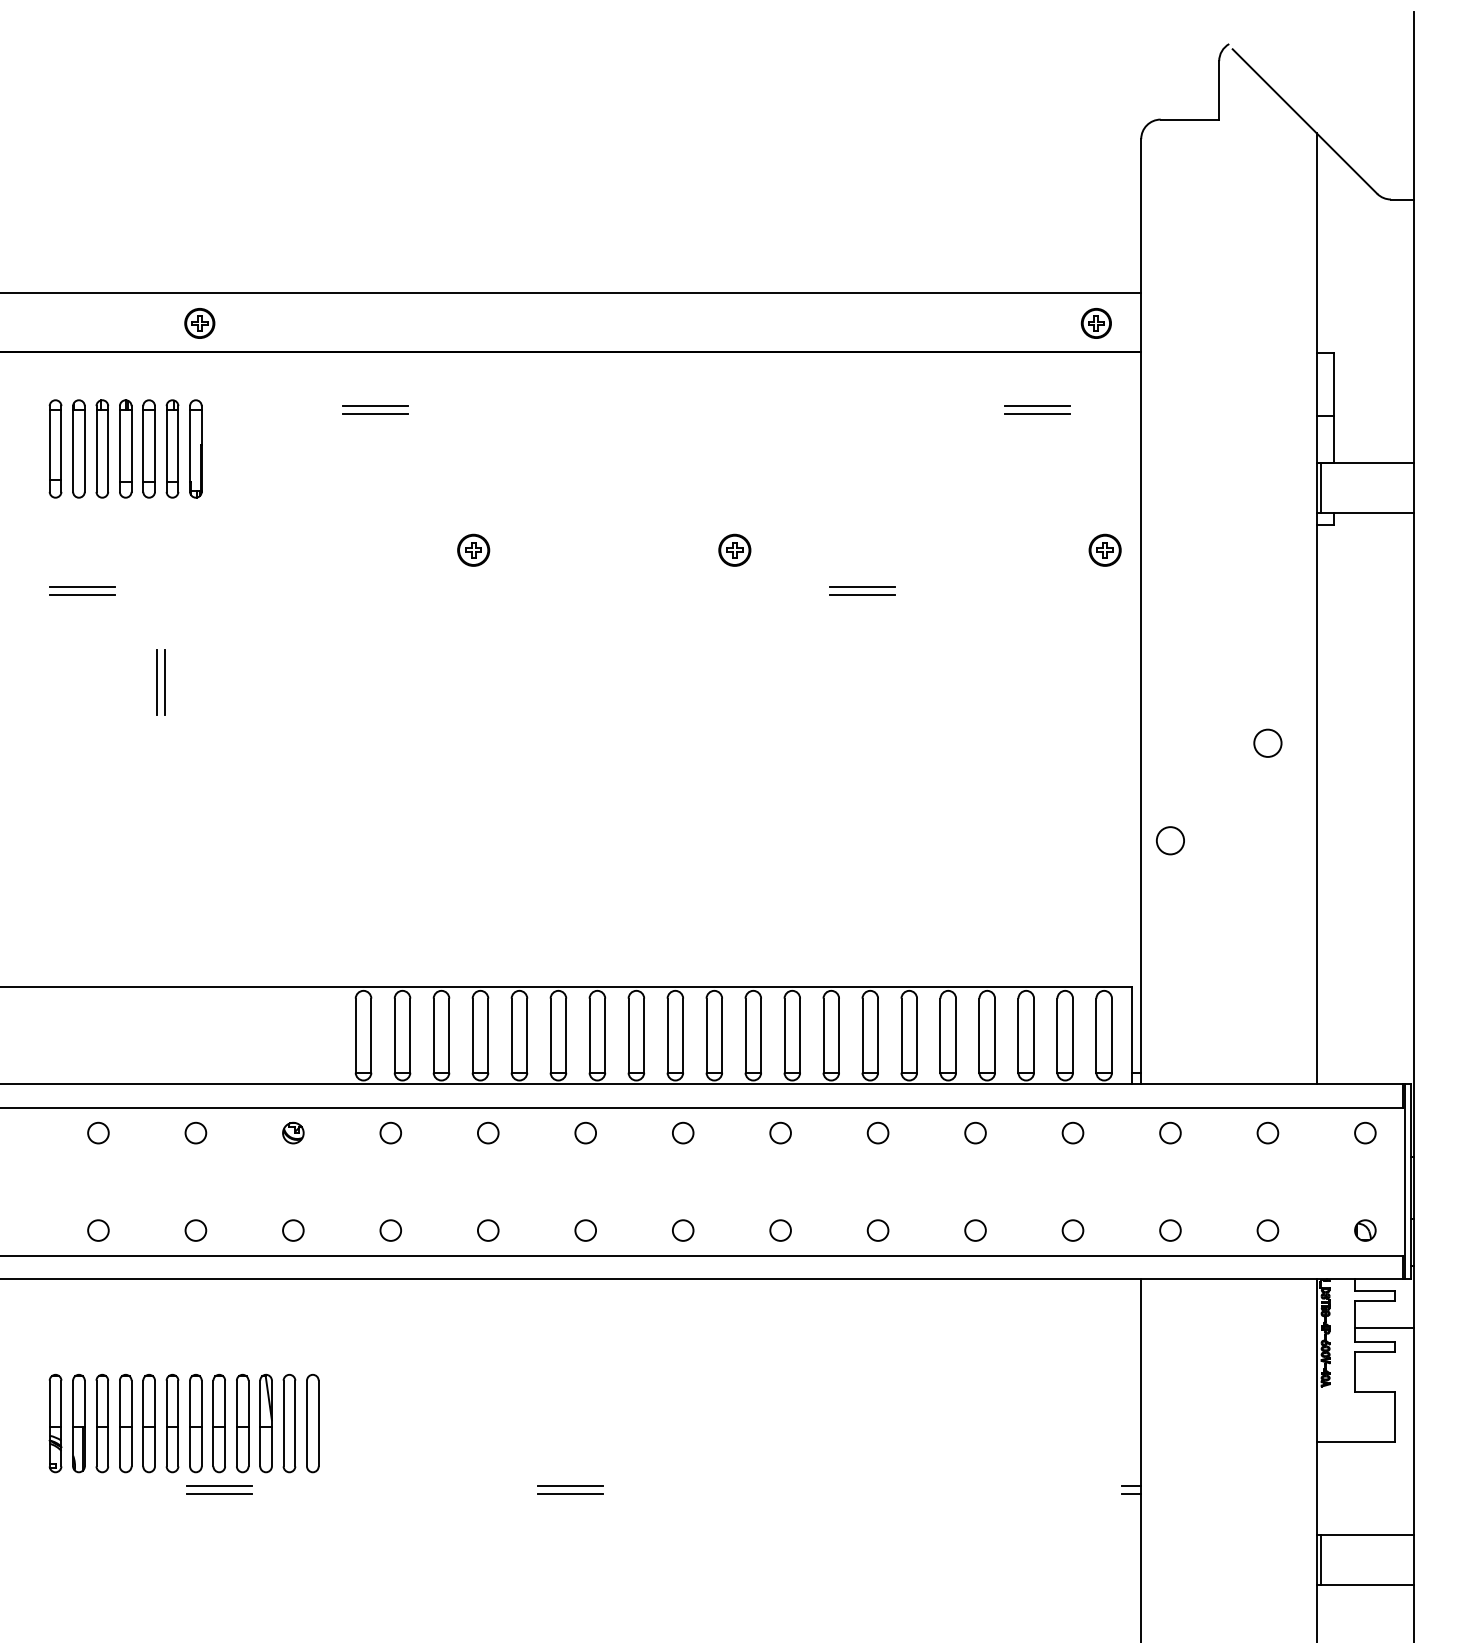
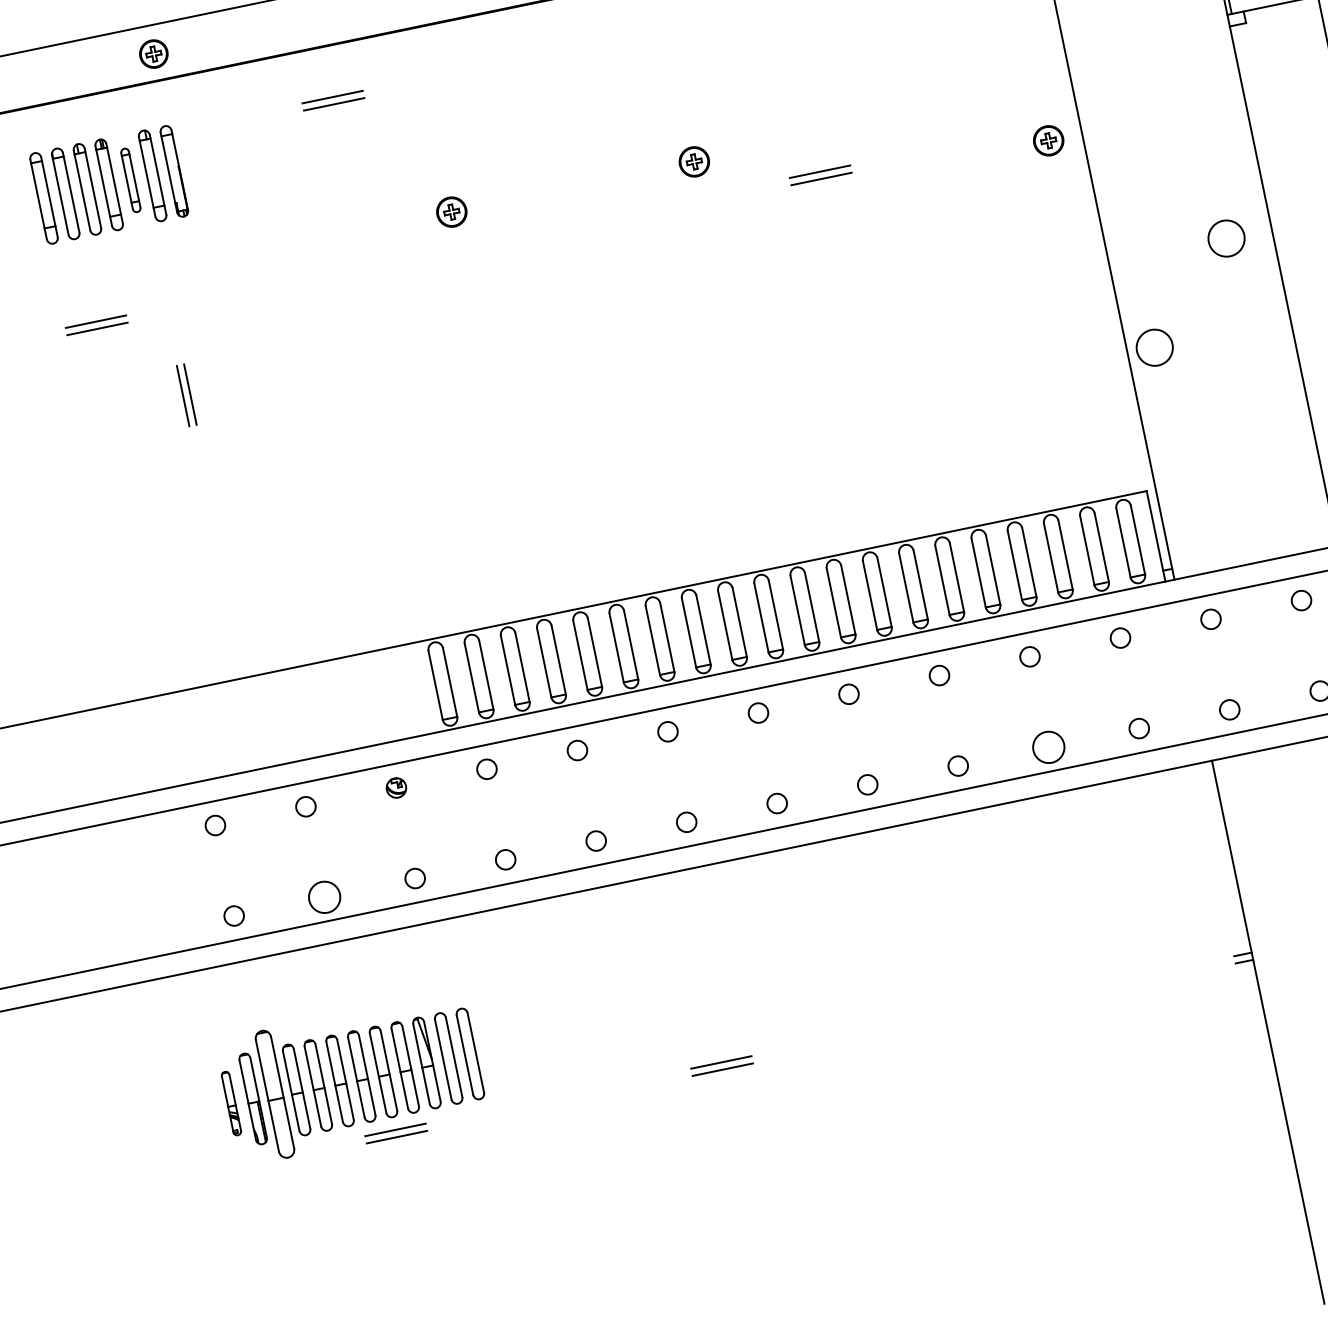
part: (148, 448) -> (130, 180), size x0.7
part: (1104, 549) -> (1047, 140), moved
circle: (1267, 742) -> (1226, 237), size x1.4
circle: (1170, 840) -> (1154, 347), size x1.4
circle: (195, 1230) -> (324, 897), size x1.6
circle: (975, 1230) -> (1048, 747), size x1.6
part: (55, 1423) -> (231, 1103), size x0.7
part: (101, 1423) -> (274, 1094), size x1.4

